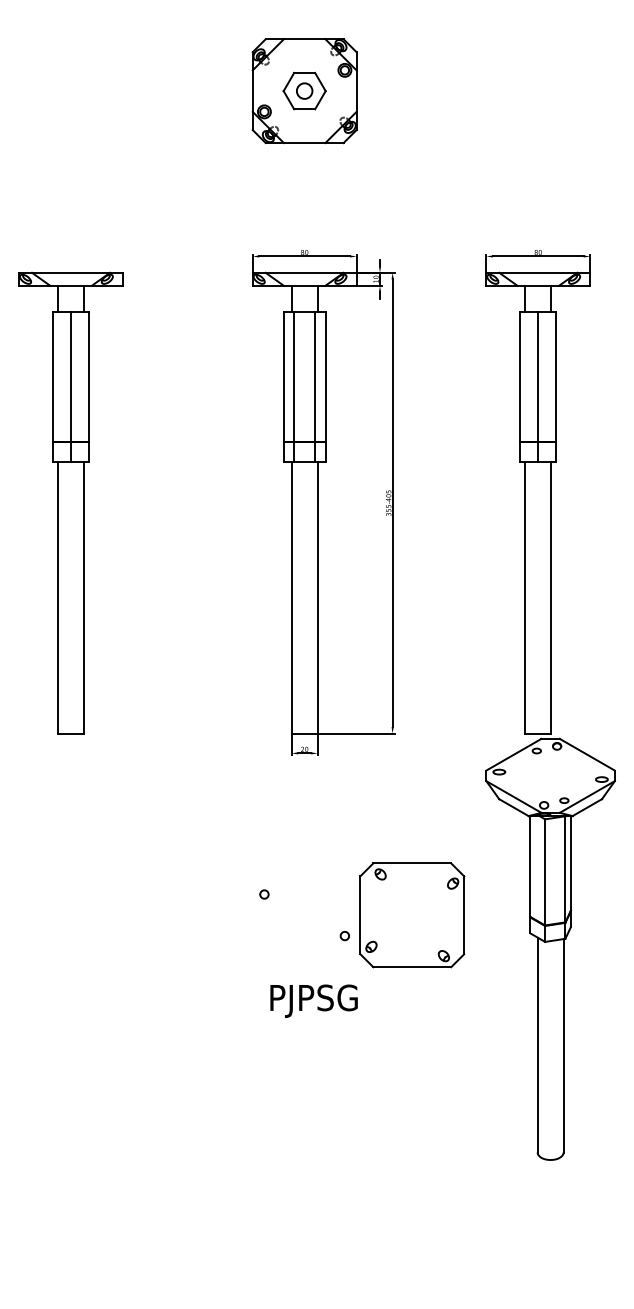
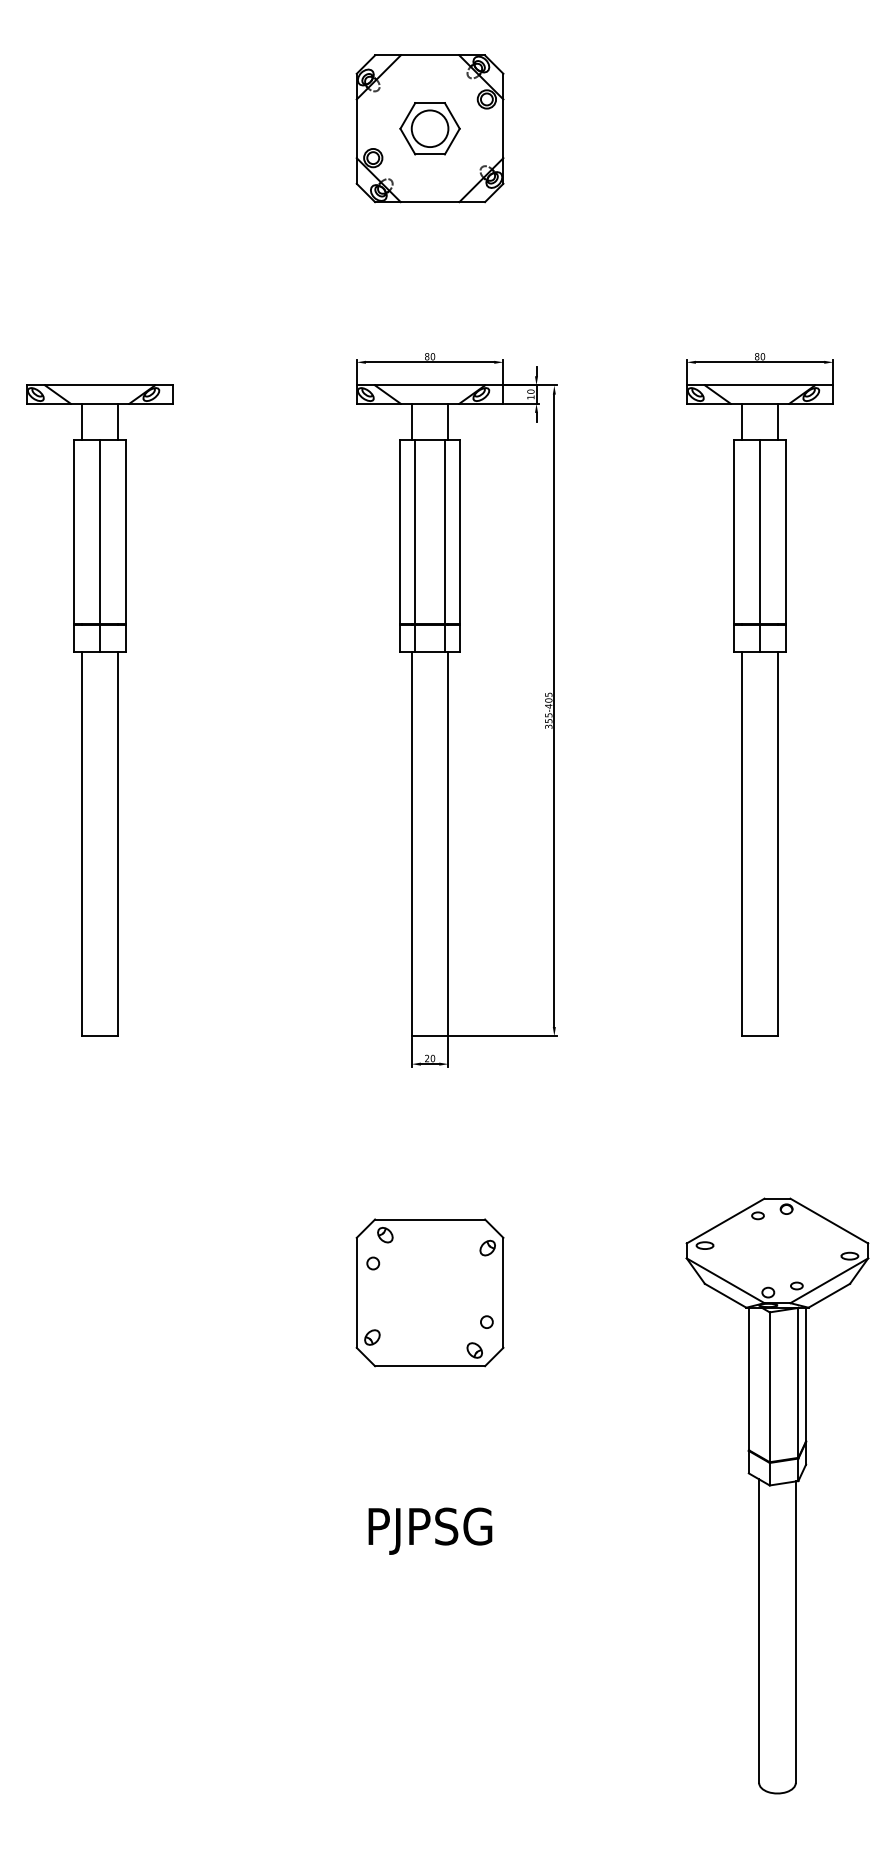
circle: (304, 90) -> (429, 128), size x1.67
part: (411, 915) -> (429, 1292), moved
part: (550, 949) -> (777, 1495), moved
text: (314, 1000) -> (430, 1530), moved

